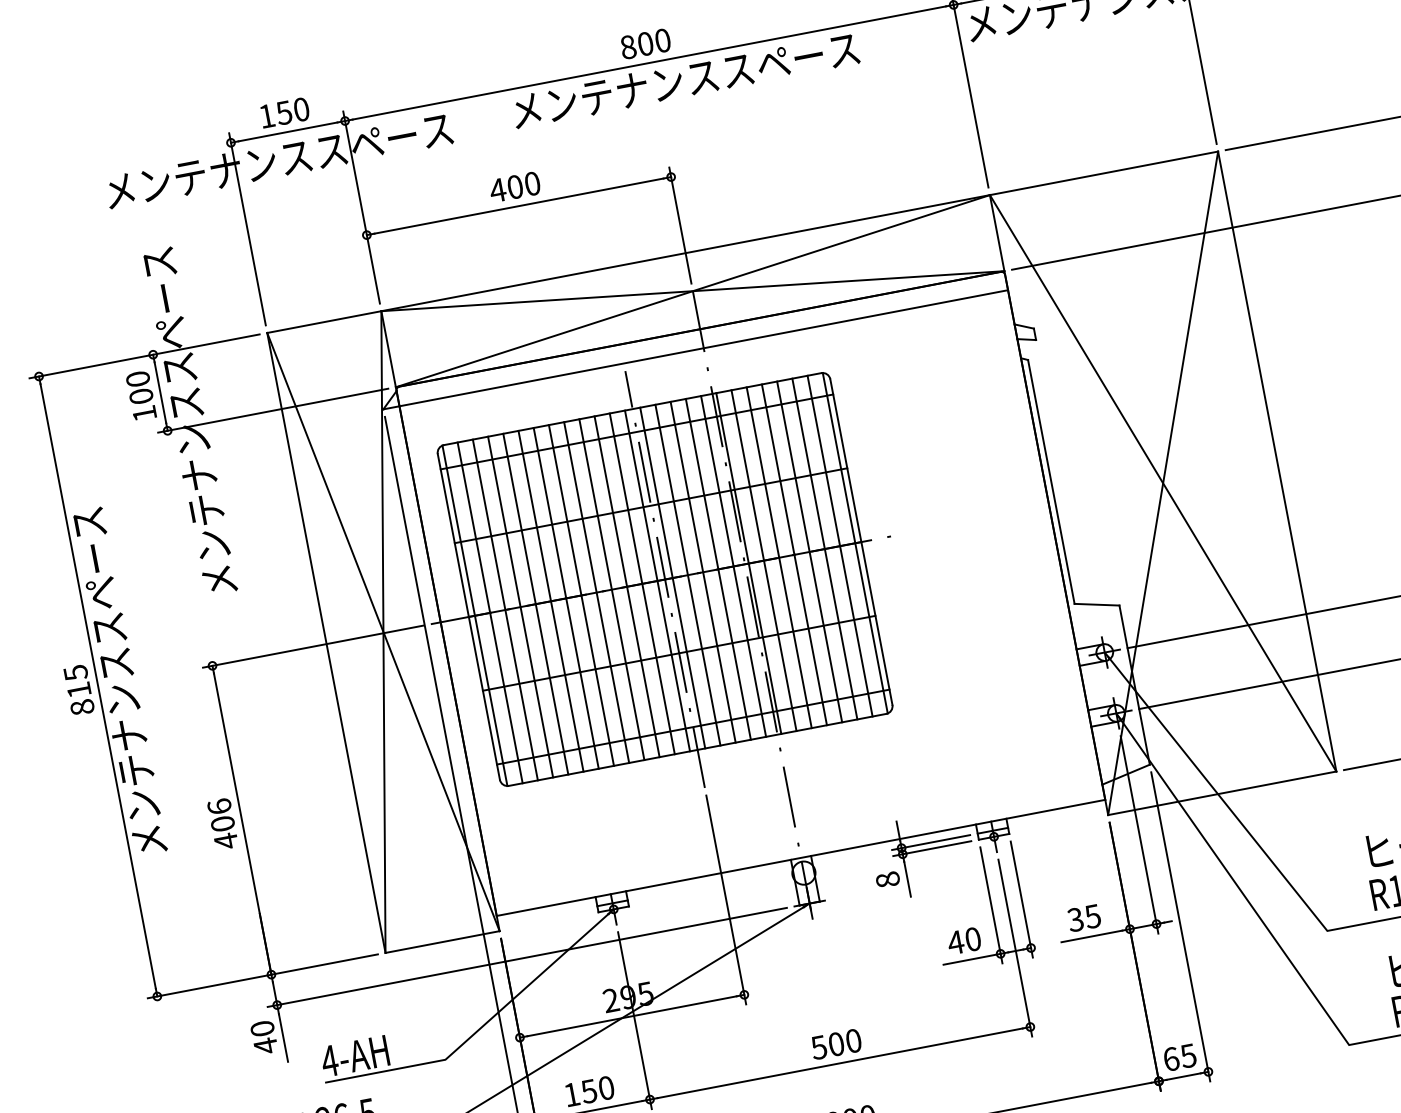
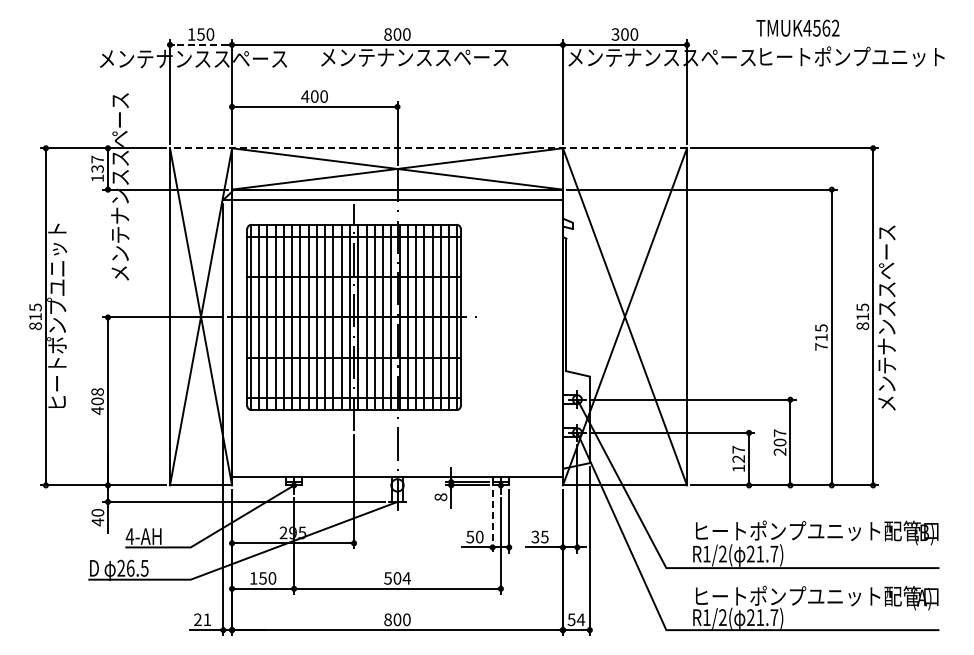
line: (288, 131) -> (201, 44), solid -> dashed
line: (742, 242) -> (428, 148), solid -> dashed
text: (139, 386) -> (97, 163), 100 -> 137
text: (118, 679) -> (57, 315), メンテナンススペース -> ヒートポンプユニット
text: (219, 805) -> (97, 391), 406 -> 408
line: (991, 906) -> (492, 521), solid -> dashed
text: (956, 941) -> (470, 536), 40 -> 50
text: (853, 1041) -> (406, 578), 500 -> 504
text: (1180, 1056) -> (576, 619), 65 -> 54

